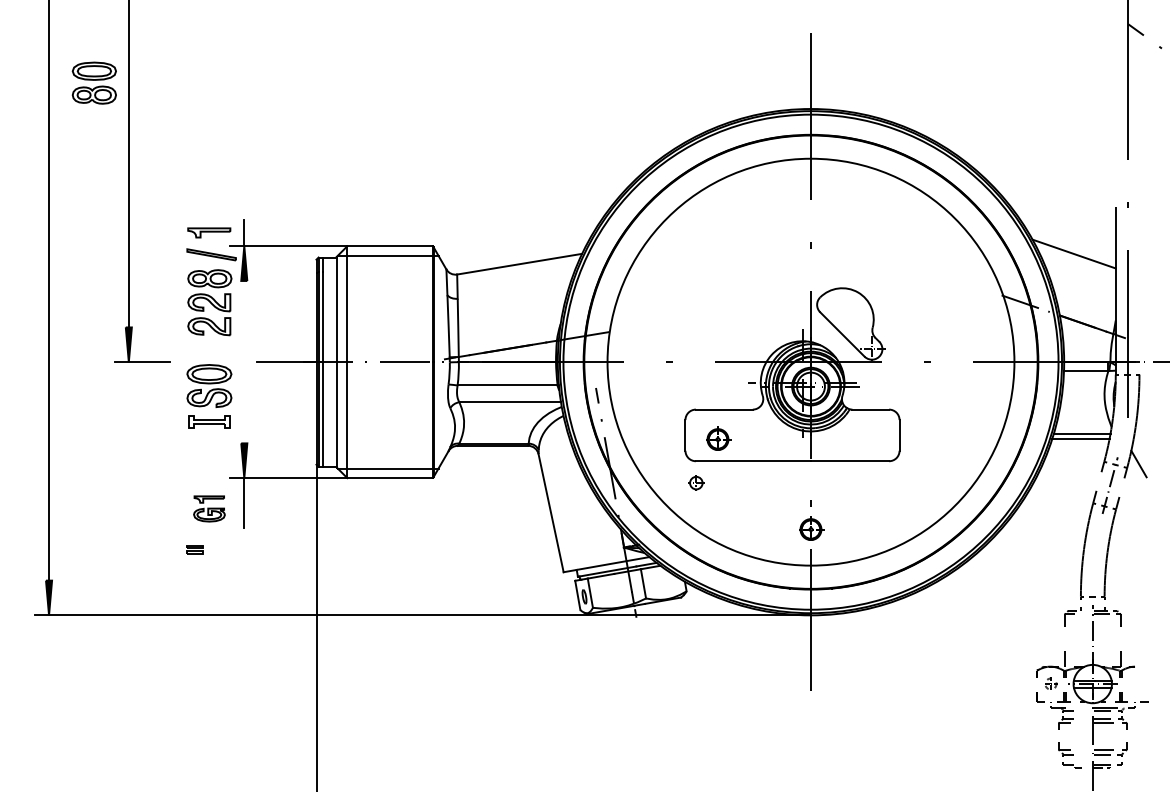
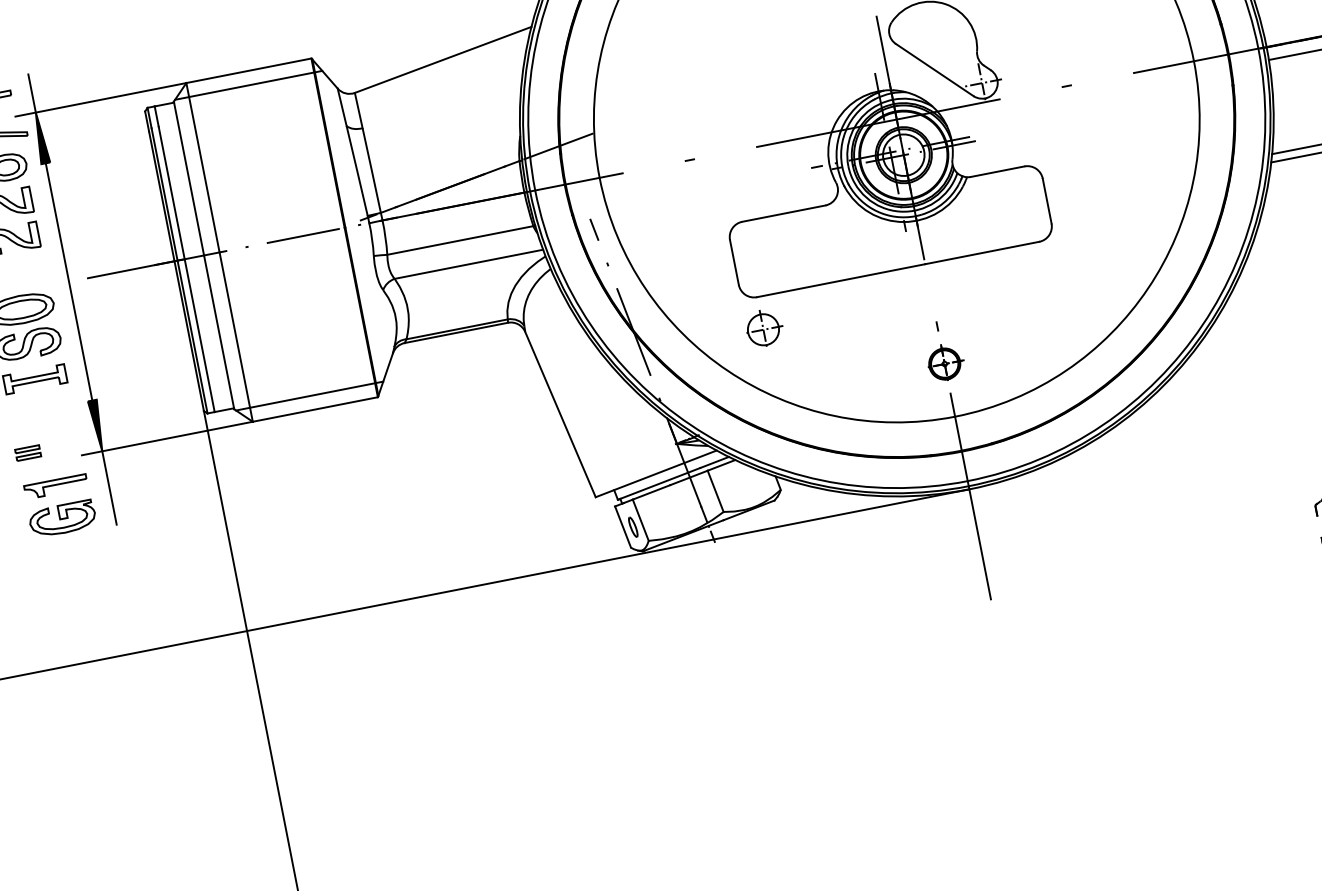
line: (244, 361) -> (69, 280), added
part: (718, 438) -> (783, 257), removed
part: (696, 482) -> (764, 328), size x1.67
part: (209, 508) -> (60, 505), size x1.43
part: (194, 549) -> (27, 452), moved

